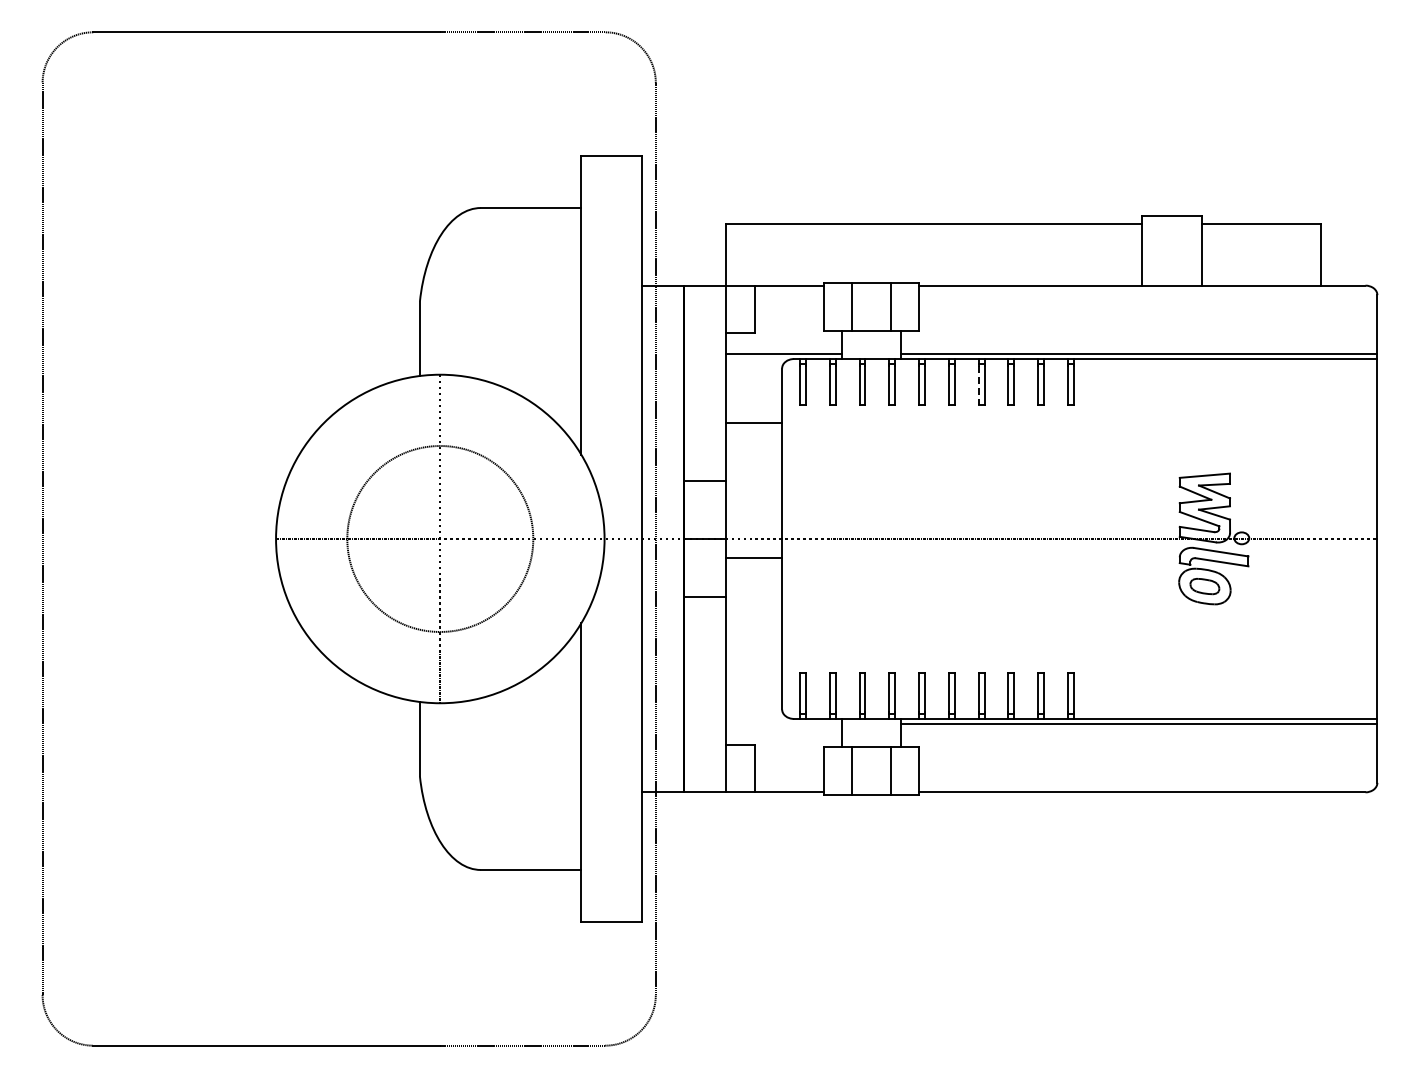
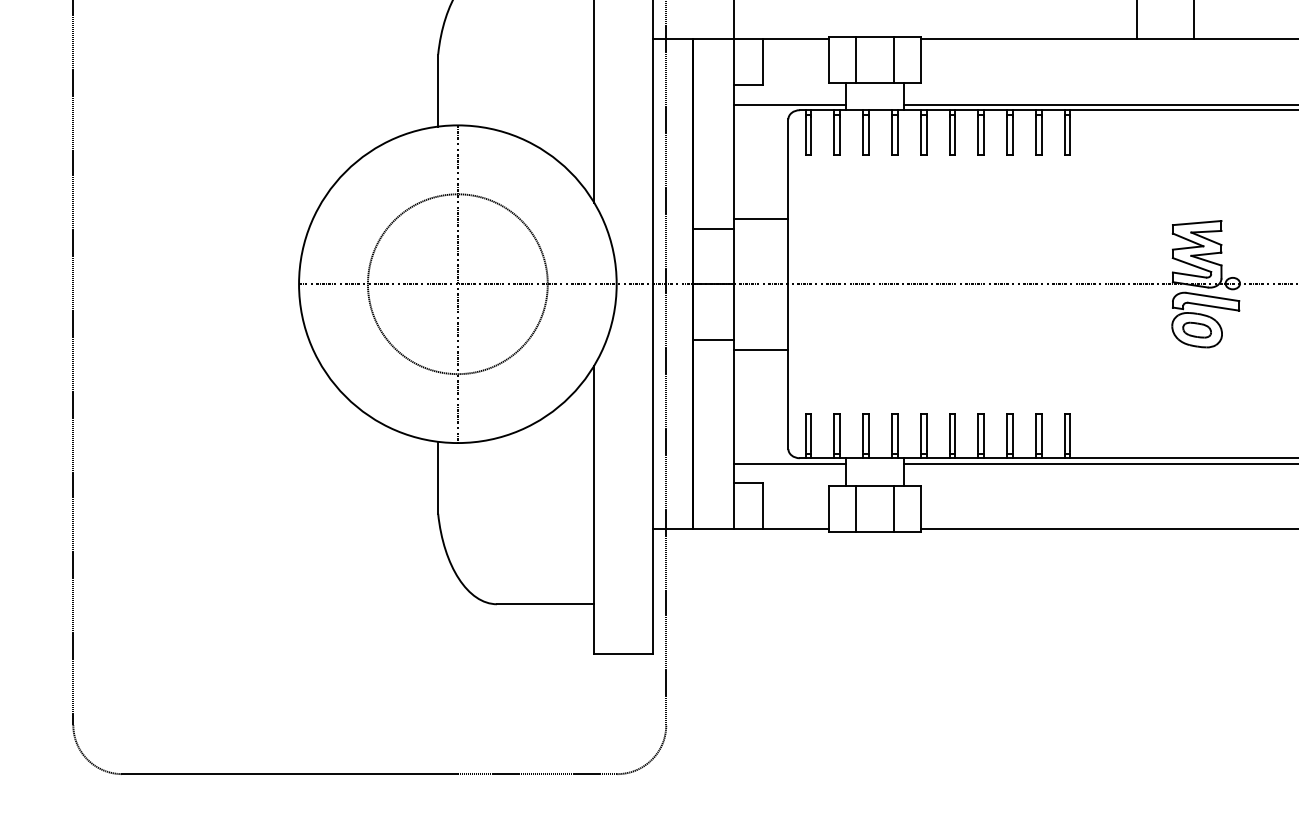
line: (978, 385) -> (978, 135), dashed -> solid
line: (753, 423) -> (760, 218), moved
line: (753, 557) -> (760, 349), moved
line: (783, 724) -> (789, 463), added

